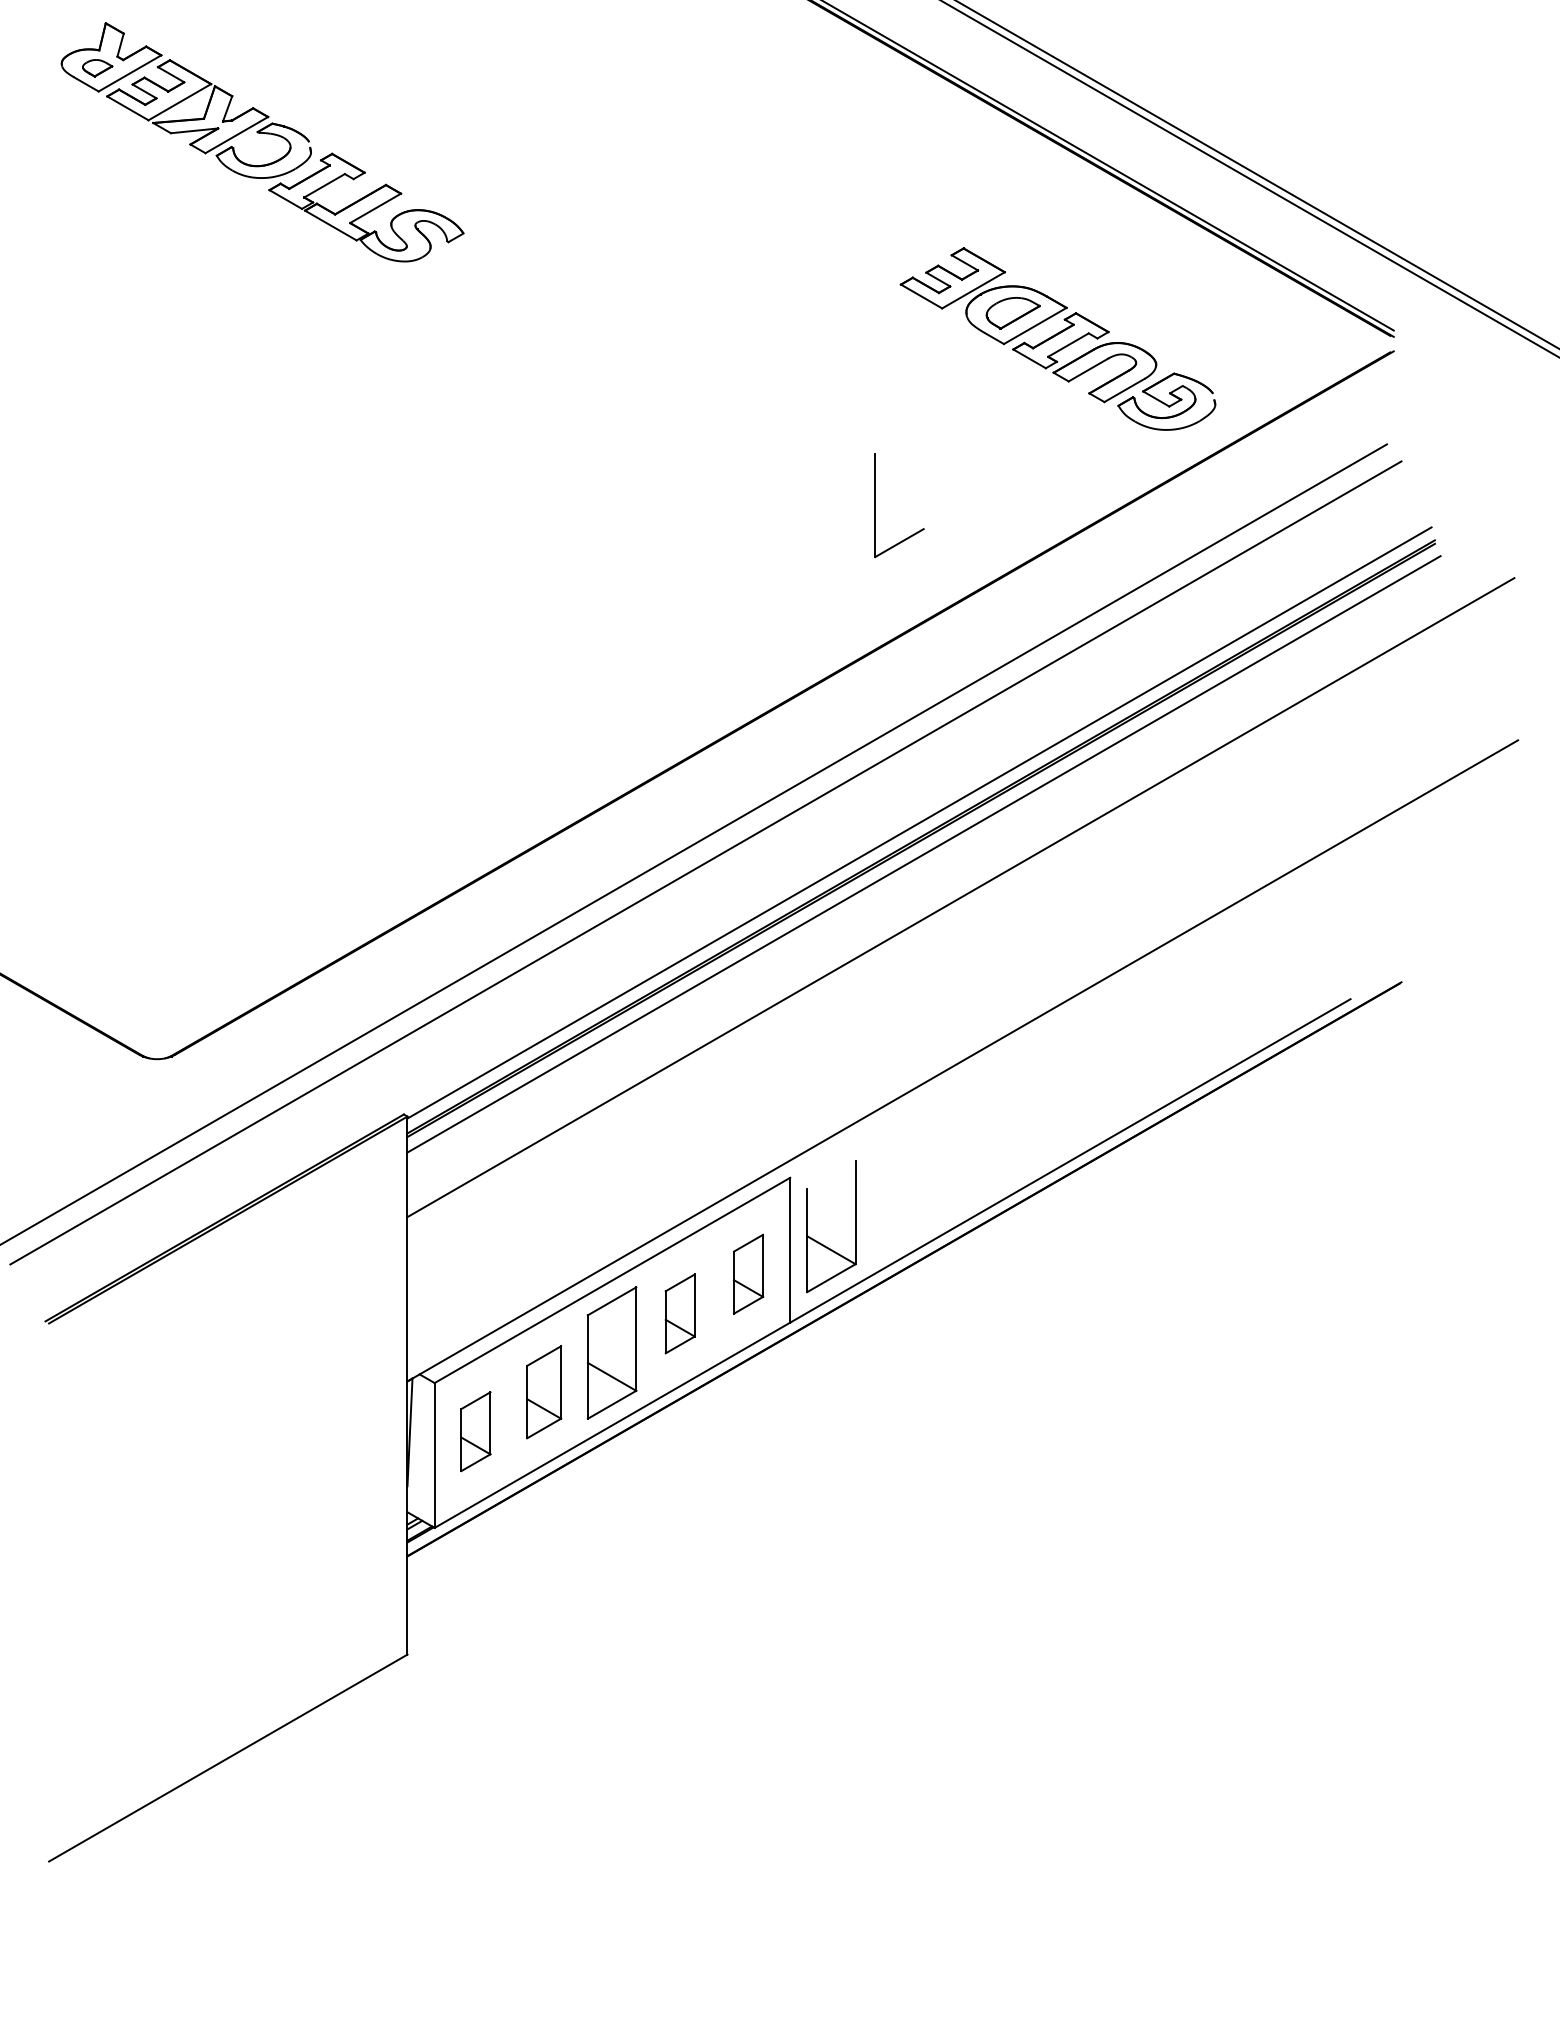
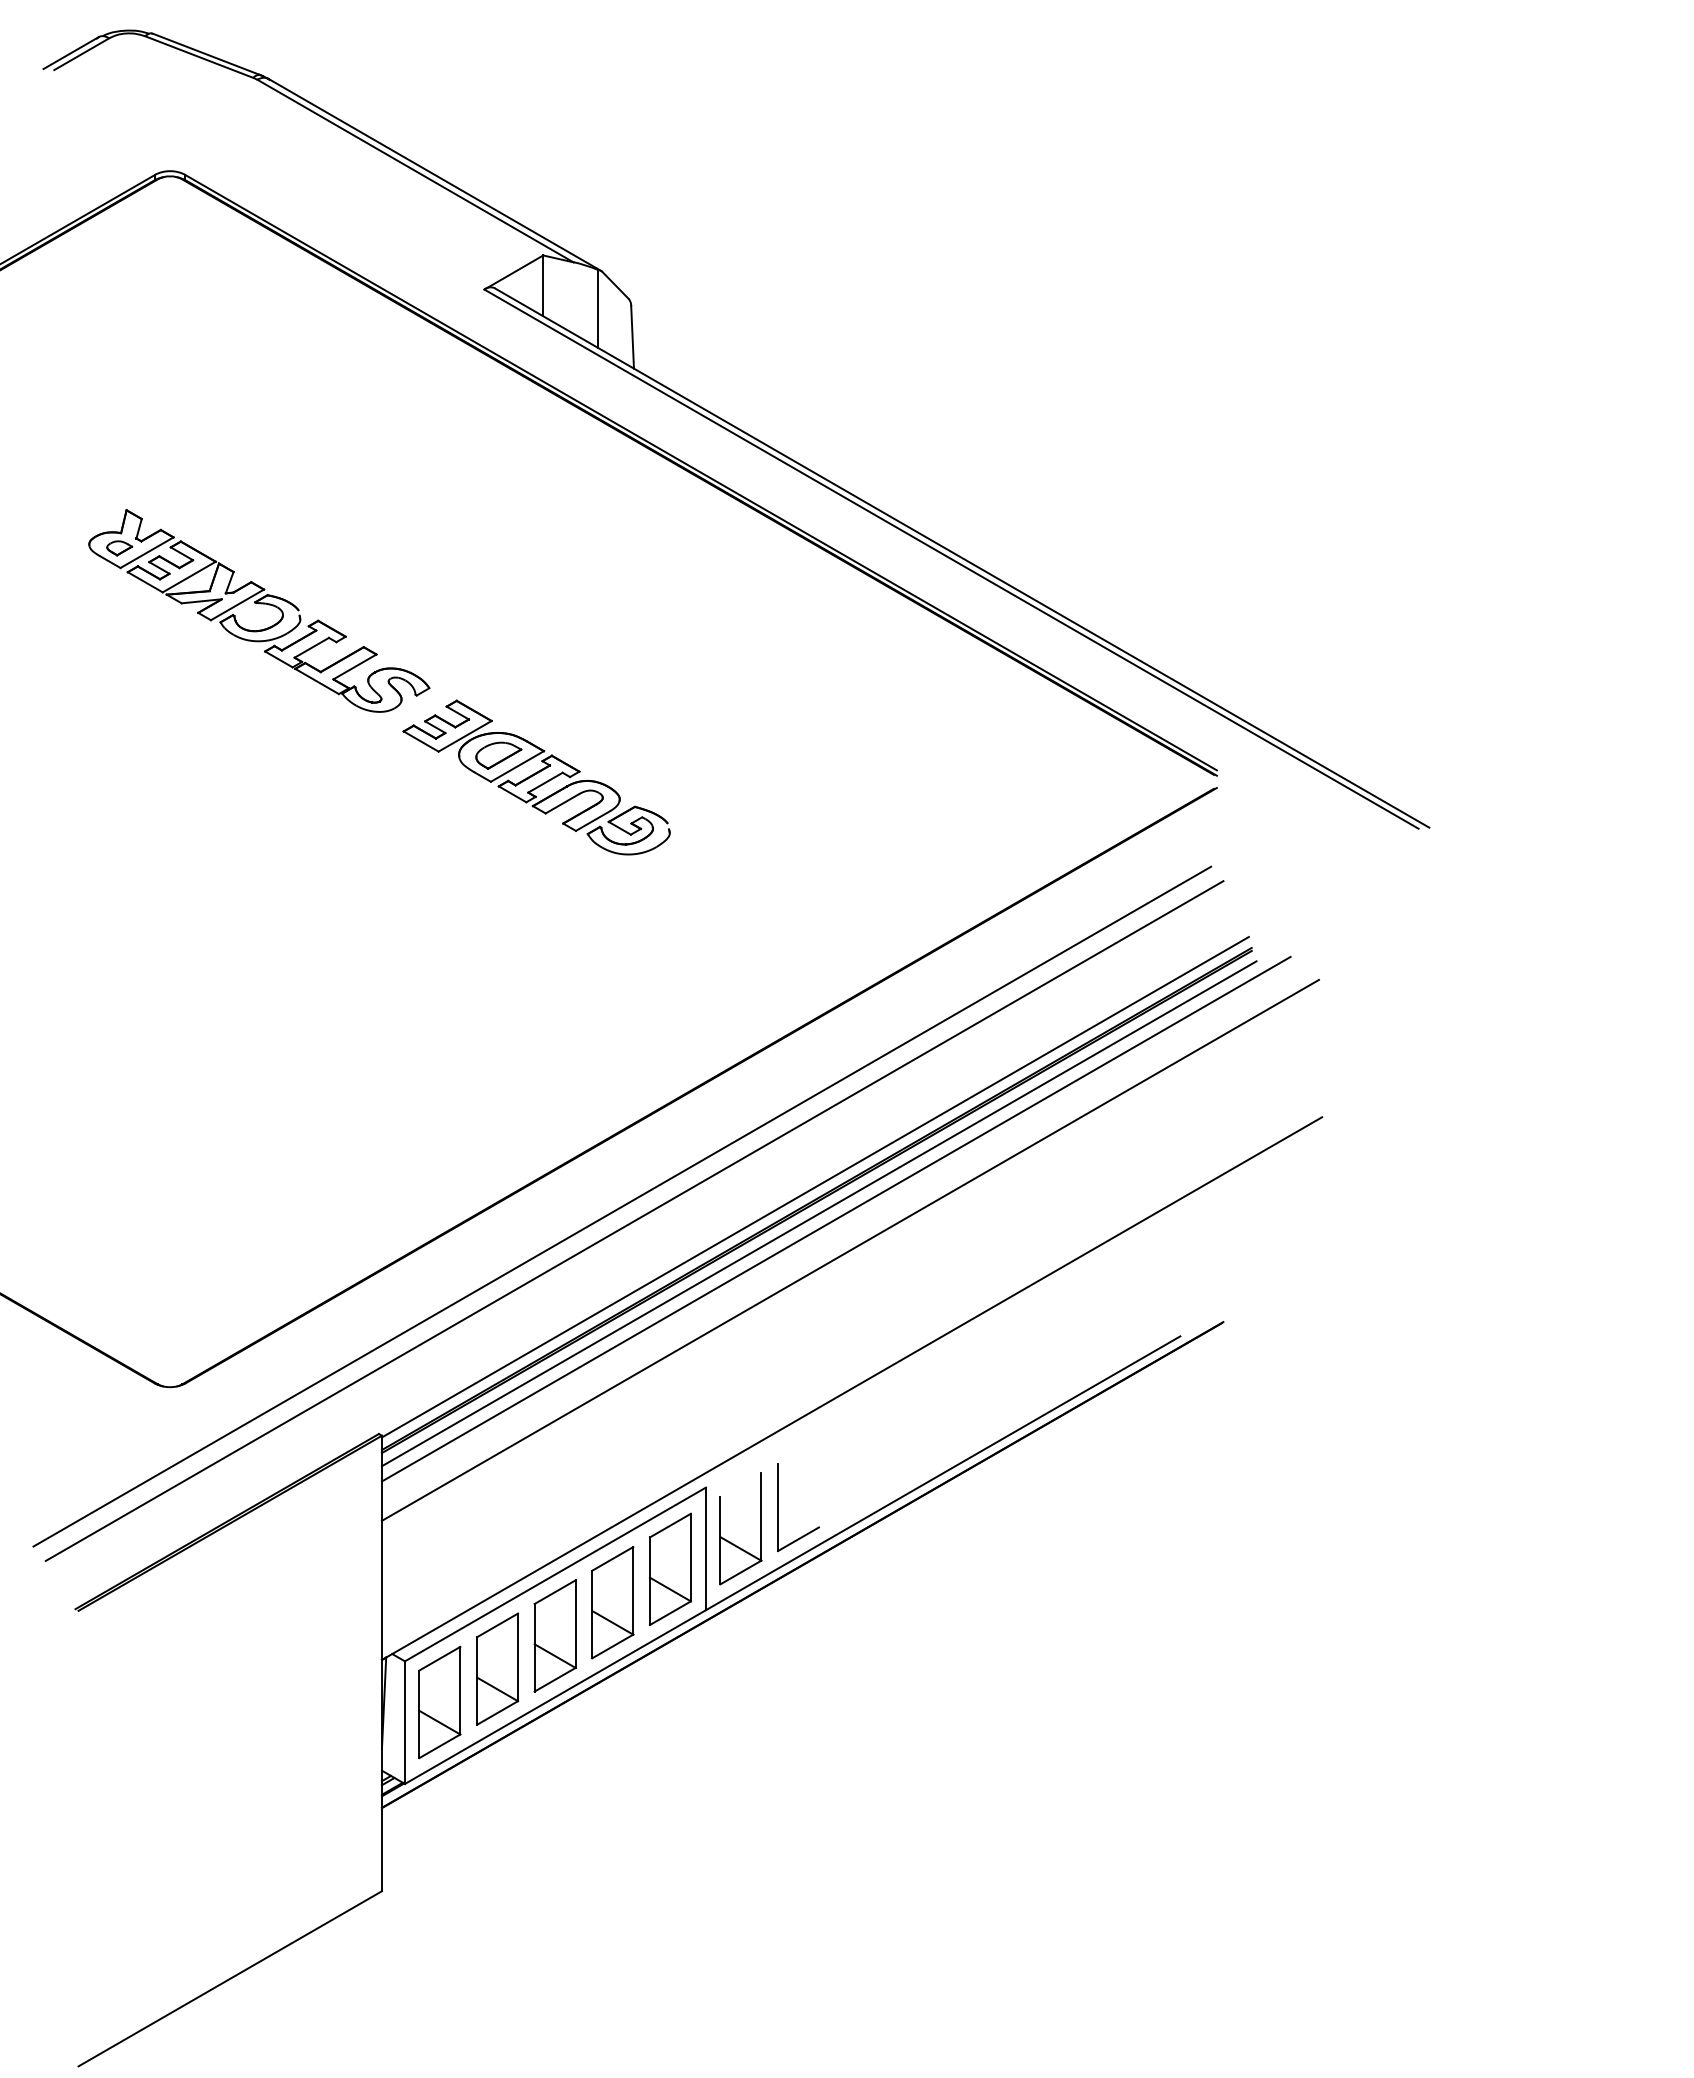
part: (1057, 338) -> (536, 777), moved
part: (875, 505) -> (778, 1507), moved
line: (943, 859) -> (835, 1218), added
part: (748, 1273) -> (670, 1568), size x1.67
part: (679, 1313) -> (612, 1602), size x1.67
part: (543, 1391) -> (497, 1668), size x1.43
part: (475, 1431) -> (439, 1702), size x1.67

